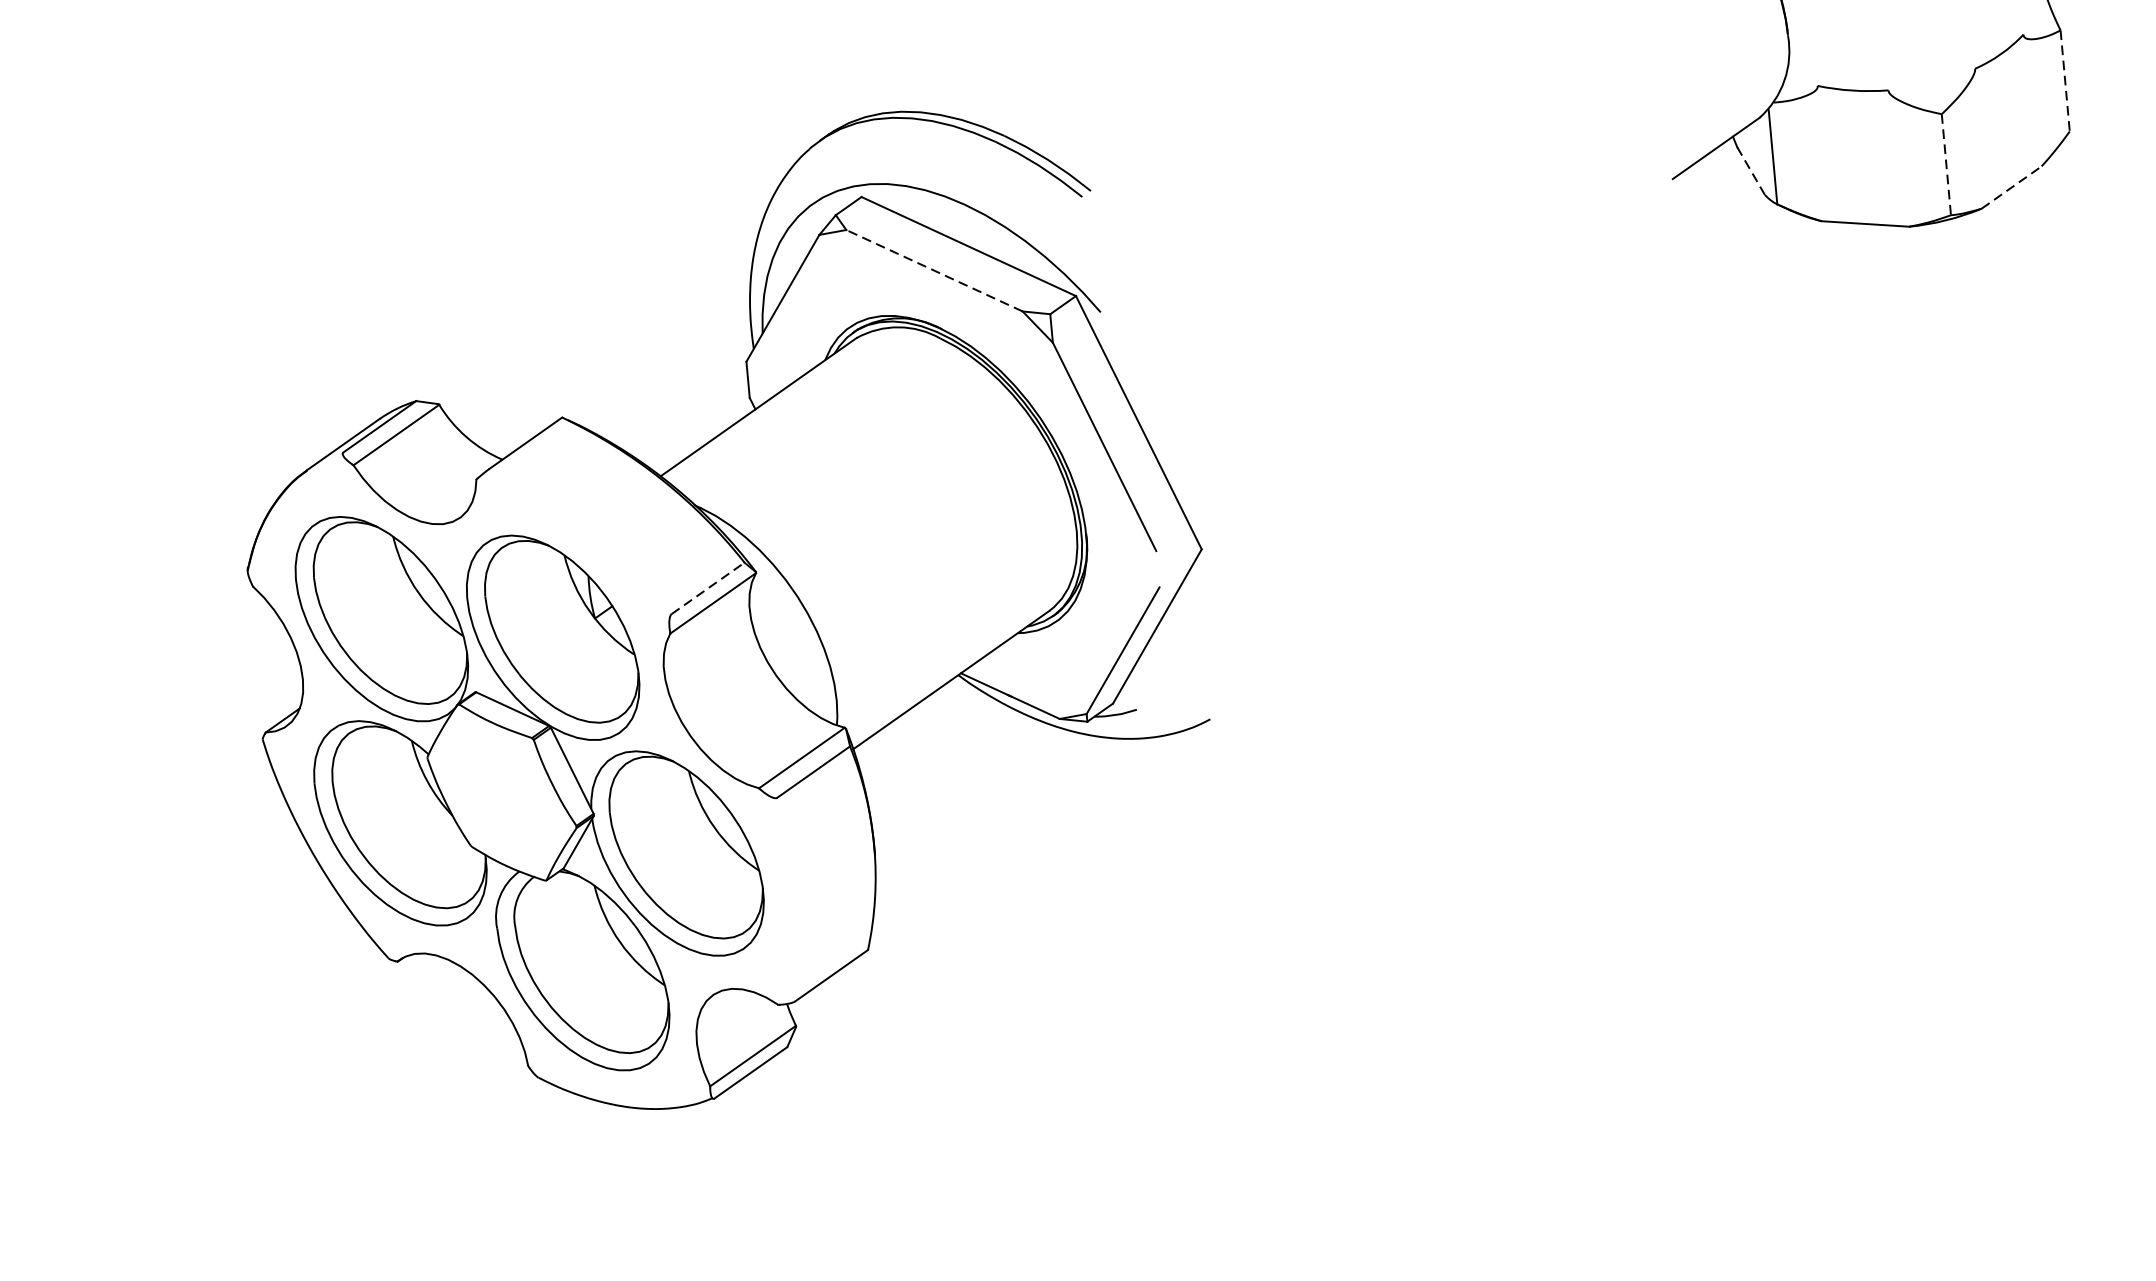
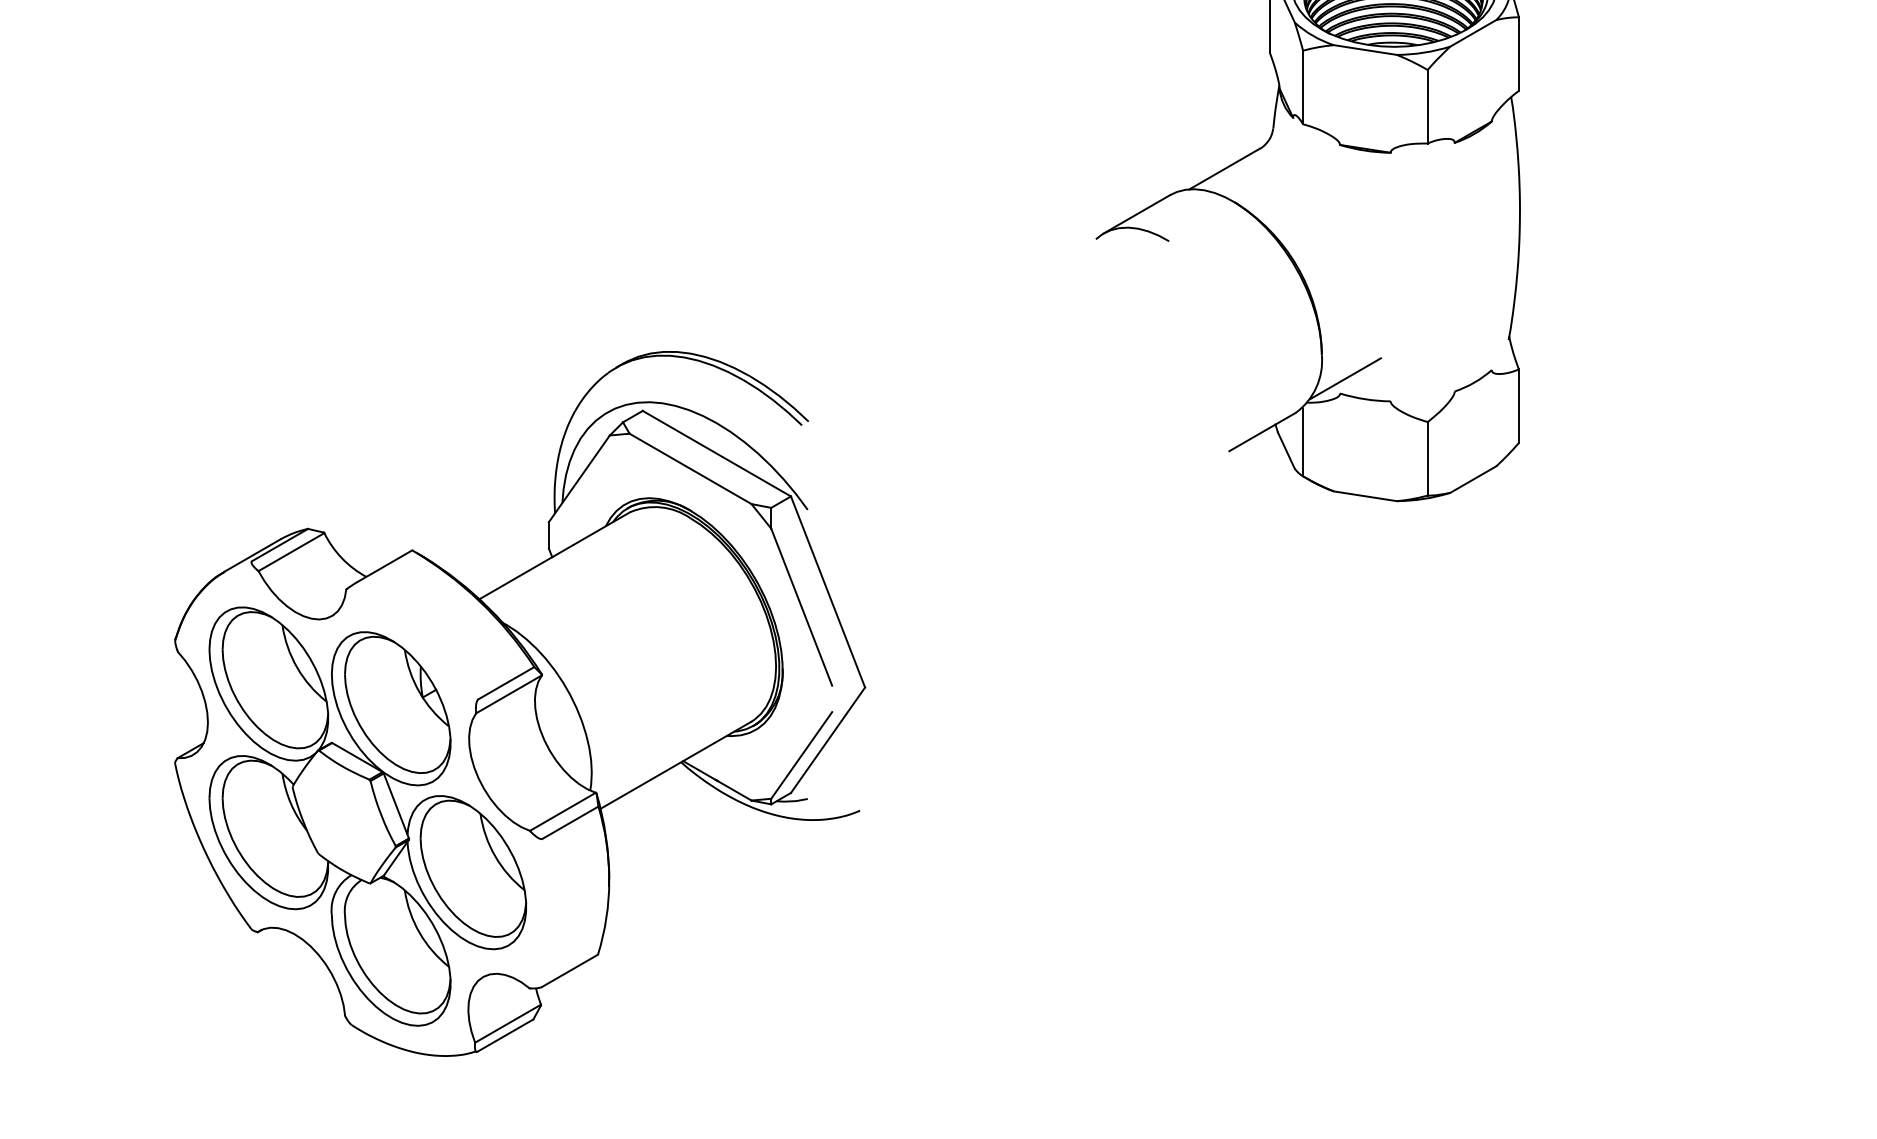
line: (1823, 64) -> (1345, 378), added
line: (2064, 81) -> (1518, 406), dashed -> solid
line: (1946, 164) -> (1427, 458), dashed -> solid
line: (1751, 172) -> (1286, 451), dashed -> solid
line: (2011, 187) -> (1473, 479), dashed -> solid
line: (934, 270) -> (690, 468), dashed -> solid
line: (708, 587) -> (506, 682), dashed -> solid

